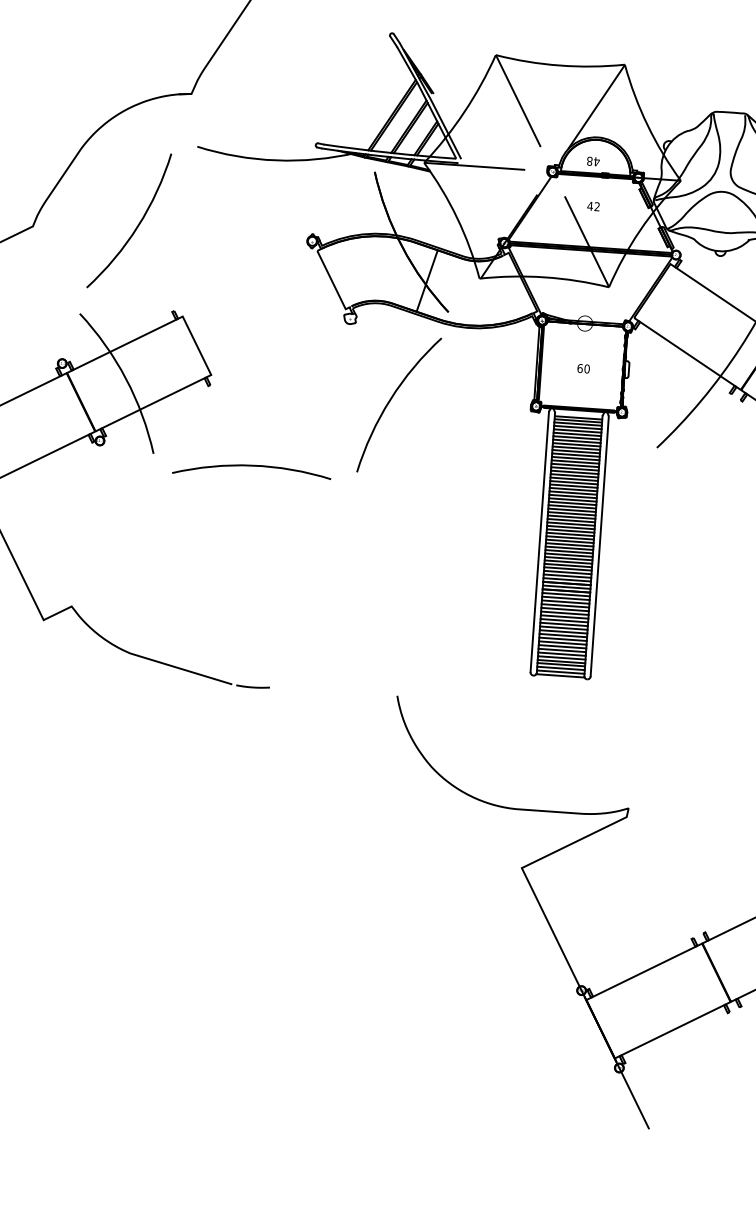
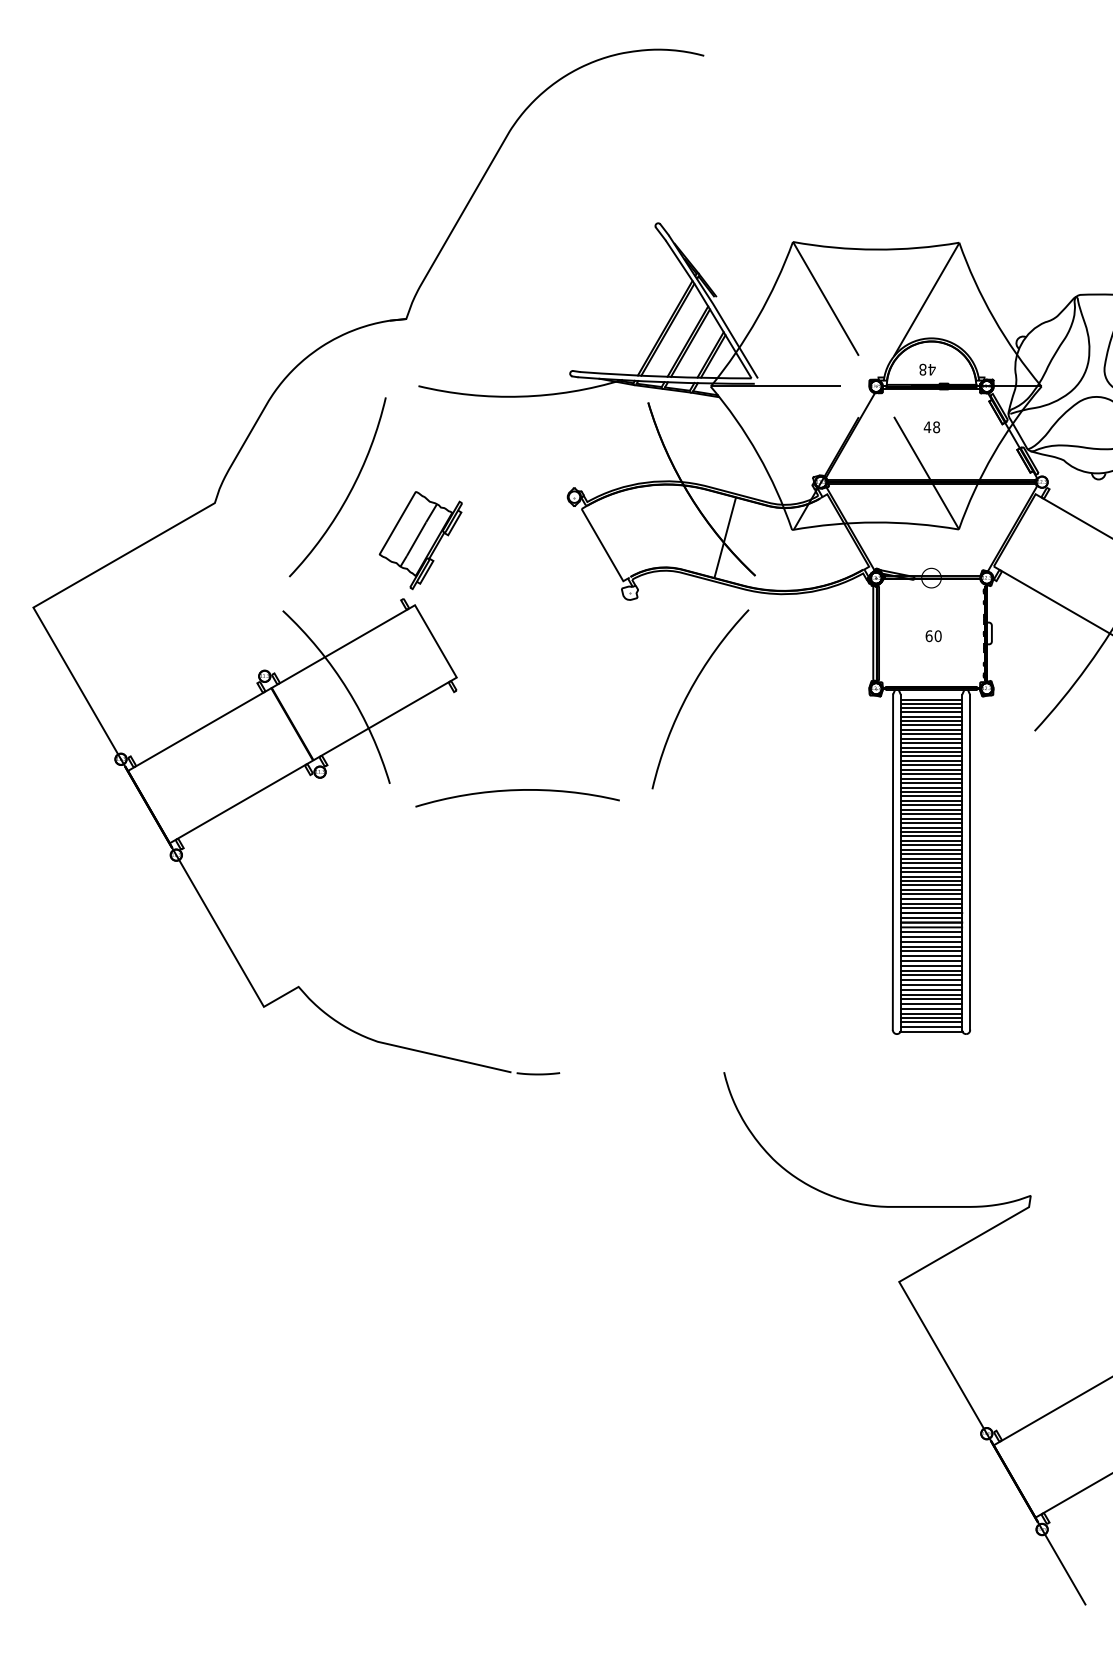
text: (597, 206) -> (936, 427), 42 -> 48
part: (190, 266) -> (420, 540), added

